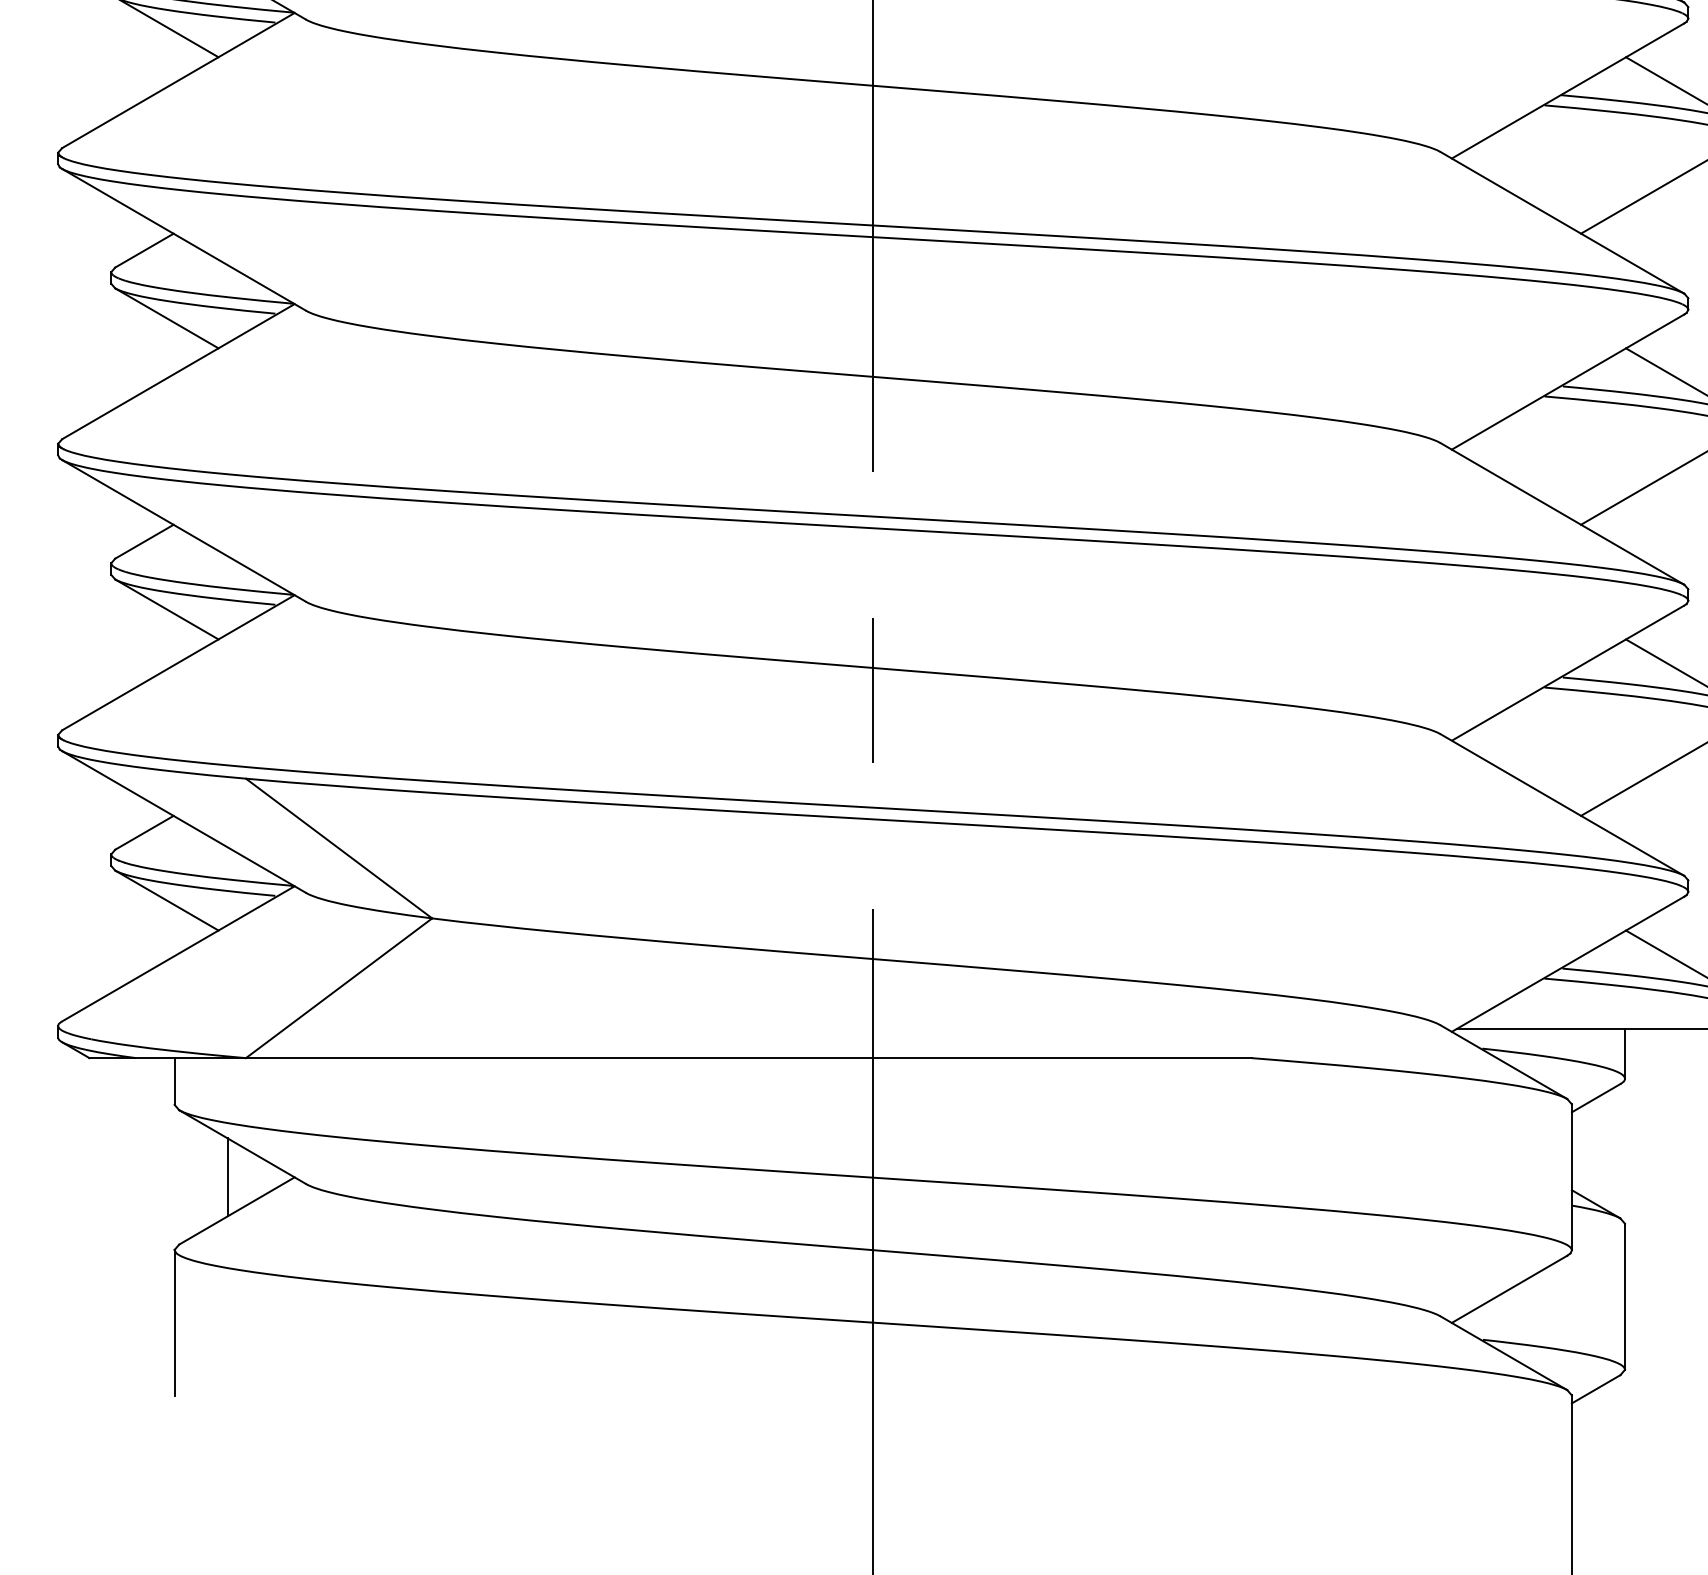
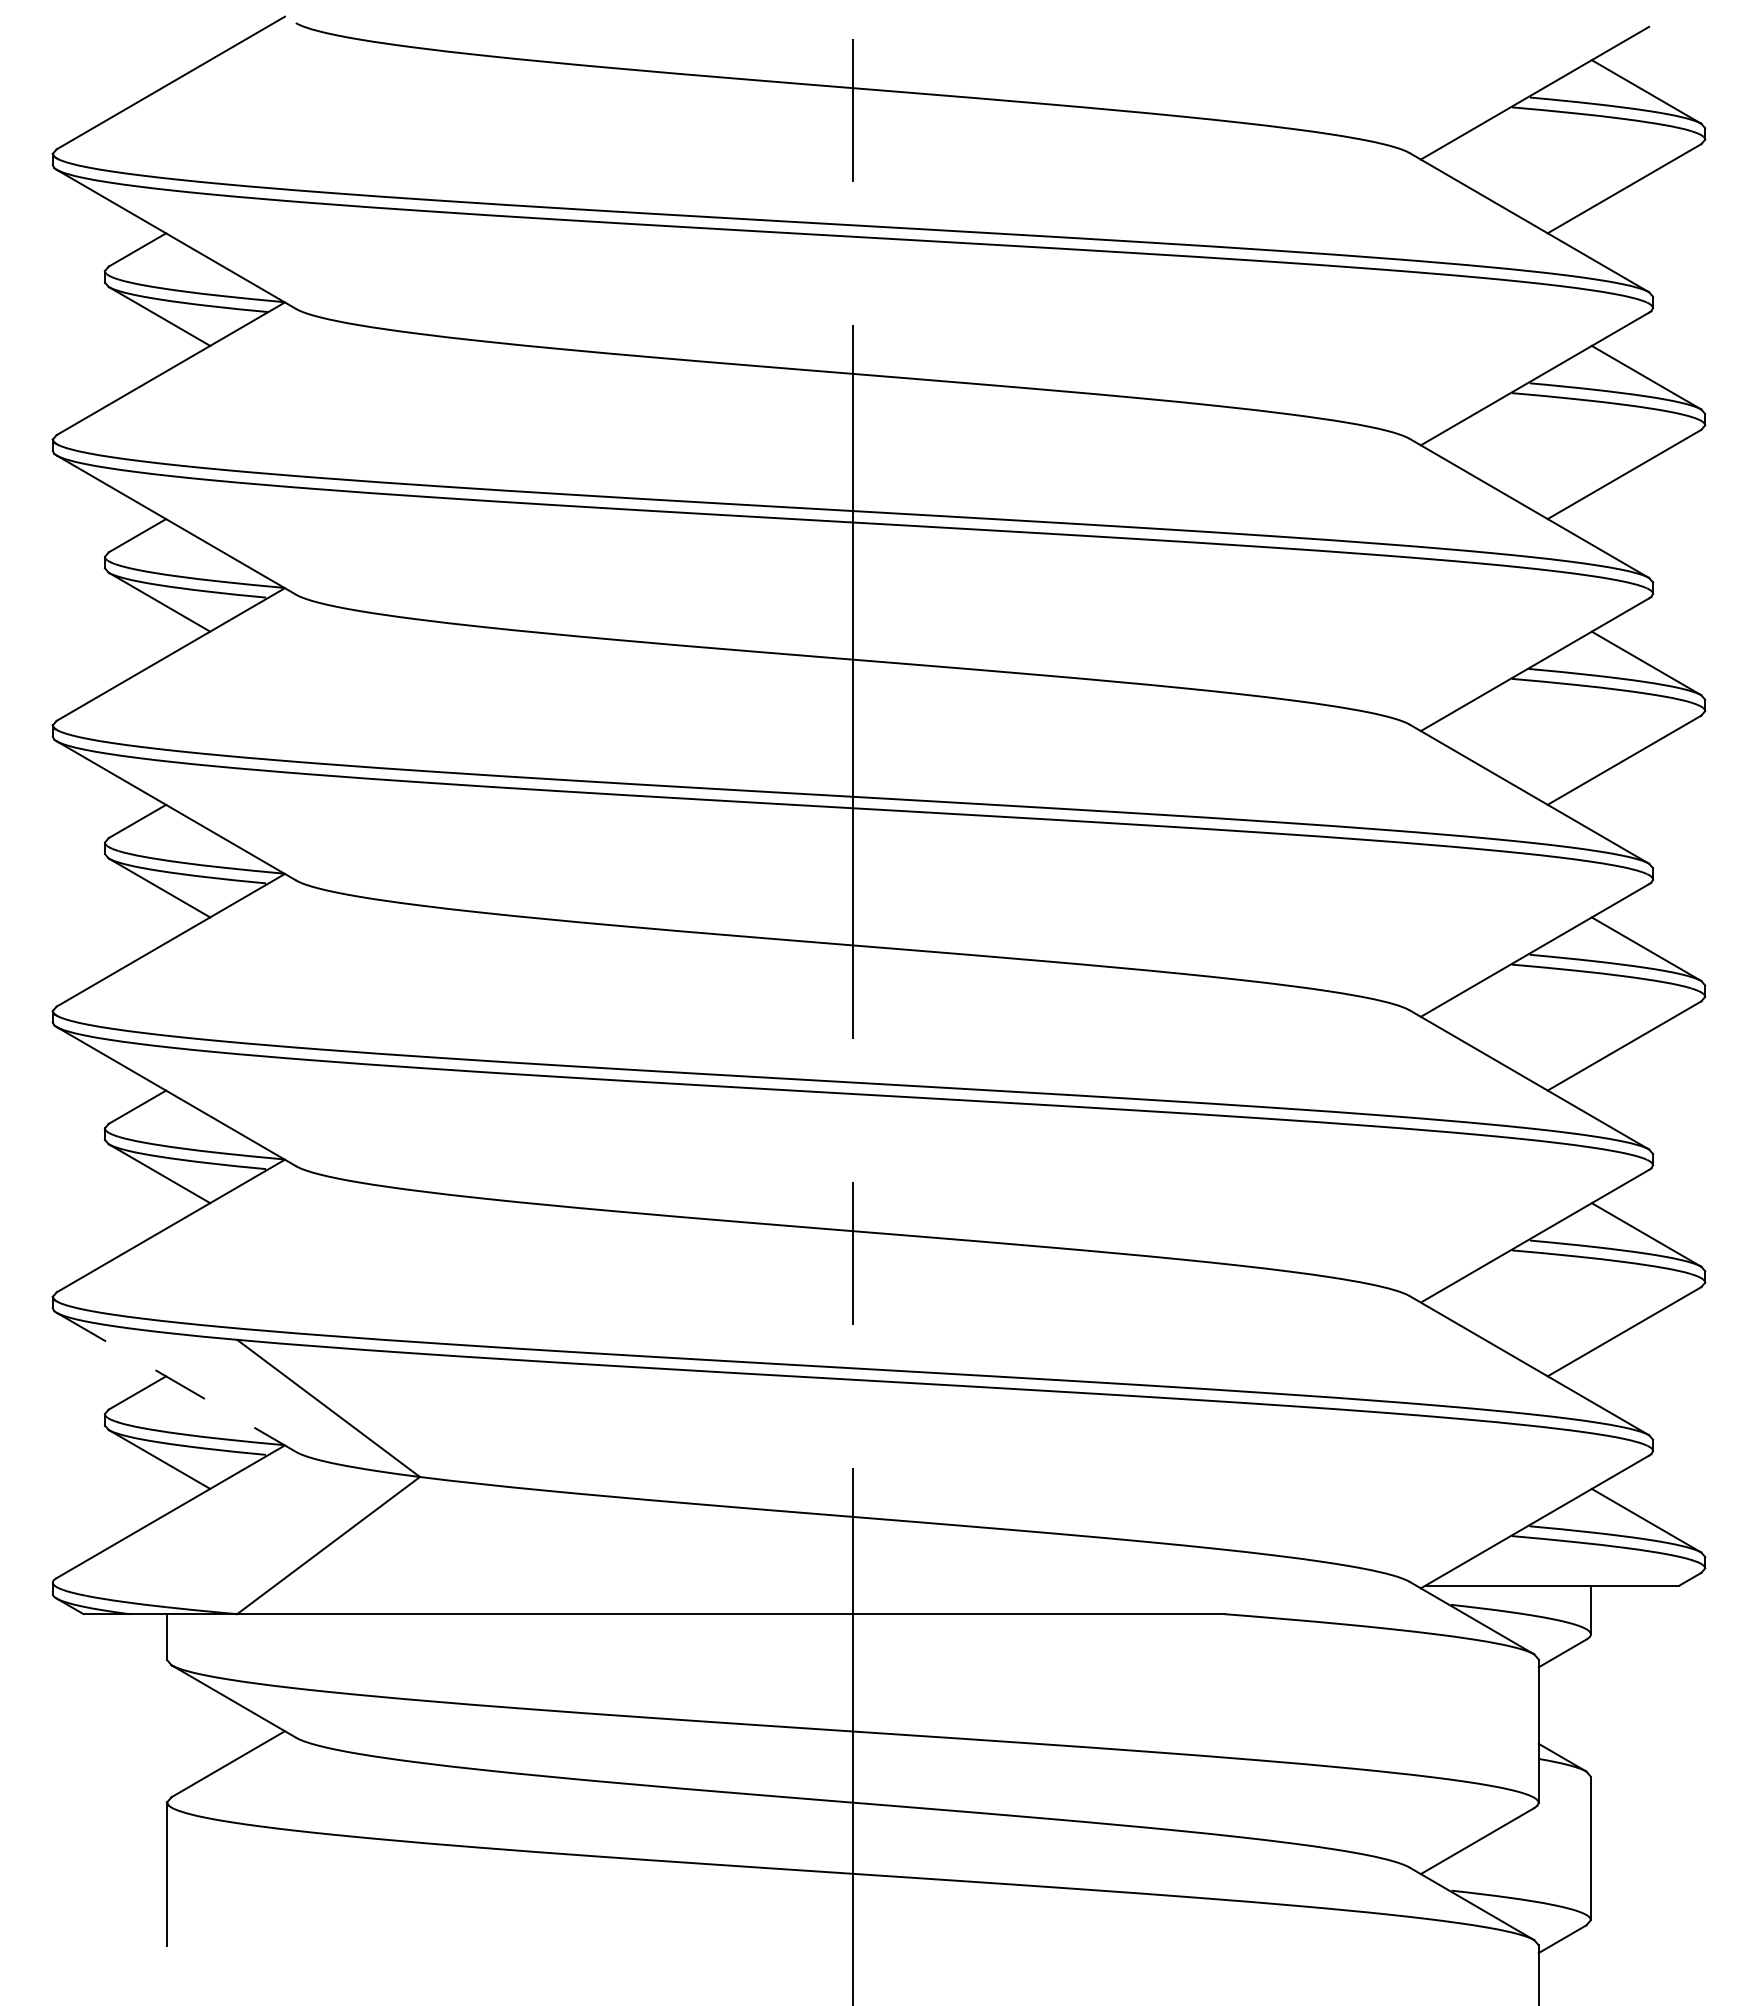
line: (184, 822) -> (176, 1382), solid -> dashed
line: (227, 1176) -> (219, 1730), removed

